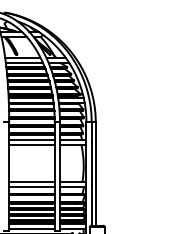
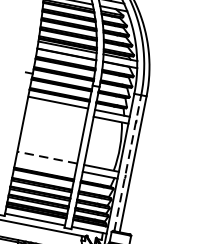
line: (31, 145) -> (56, 109), removed
line: (91, 174) -> (127, 163), solid -> dashed
line: (31, 181) -> (46, 157), solid -> dashed
line: (31, 187) -> (45, 165), removed

